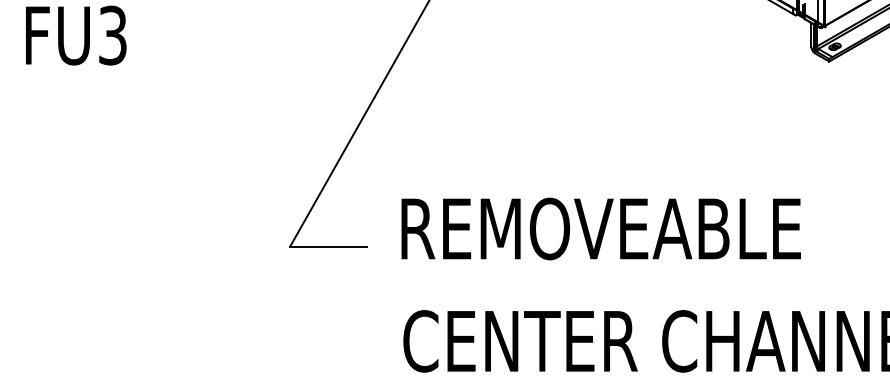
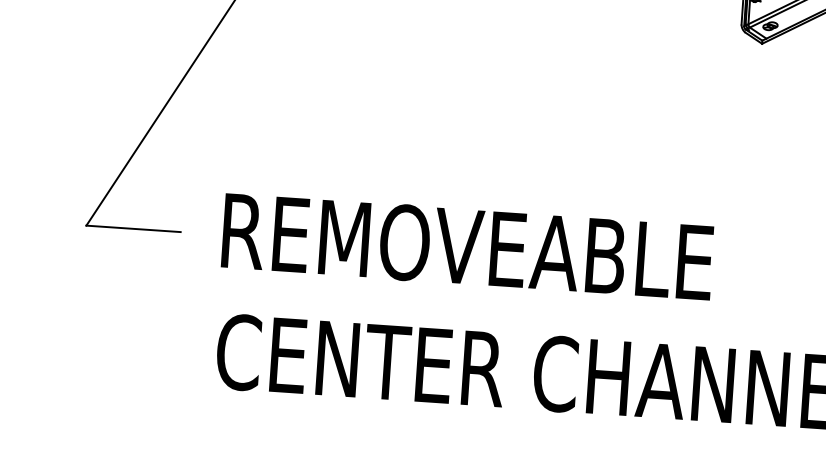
text: (600, 228) -> (466, 246), moved

